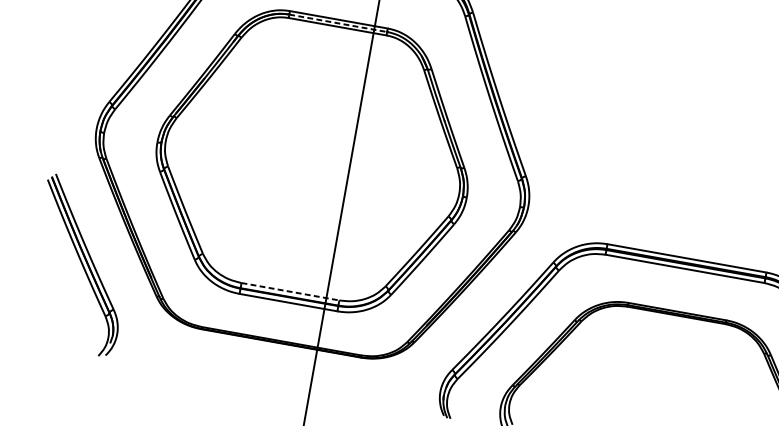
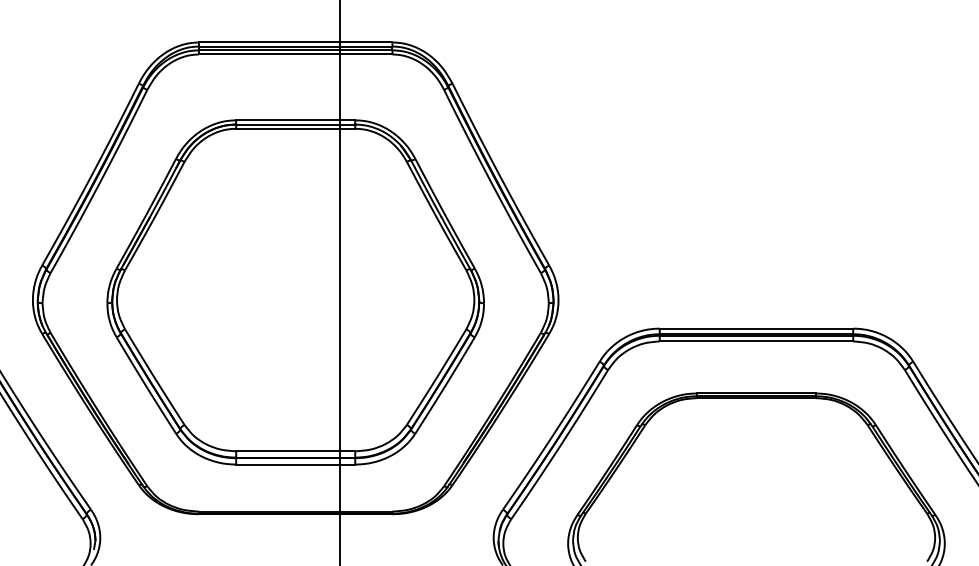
line: (338, 23) -> (295, 124), dashed -> solid
line: (290, 291) -> (295, 451), dashed -> solid

